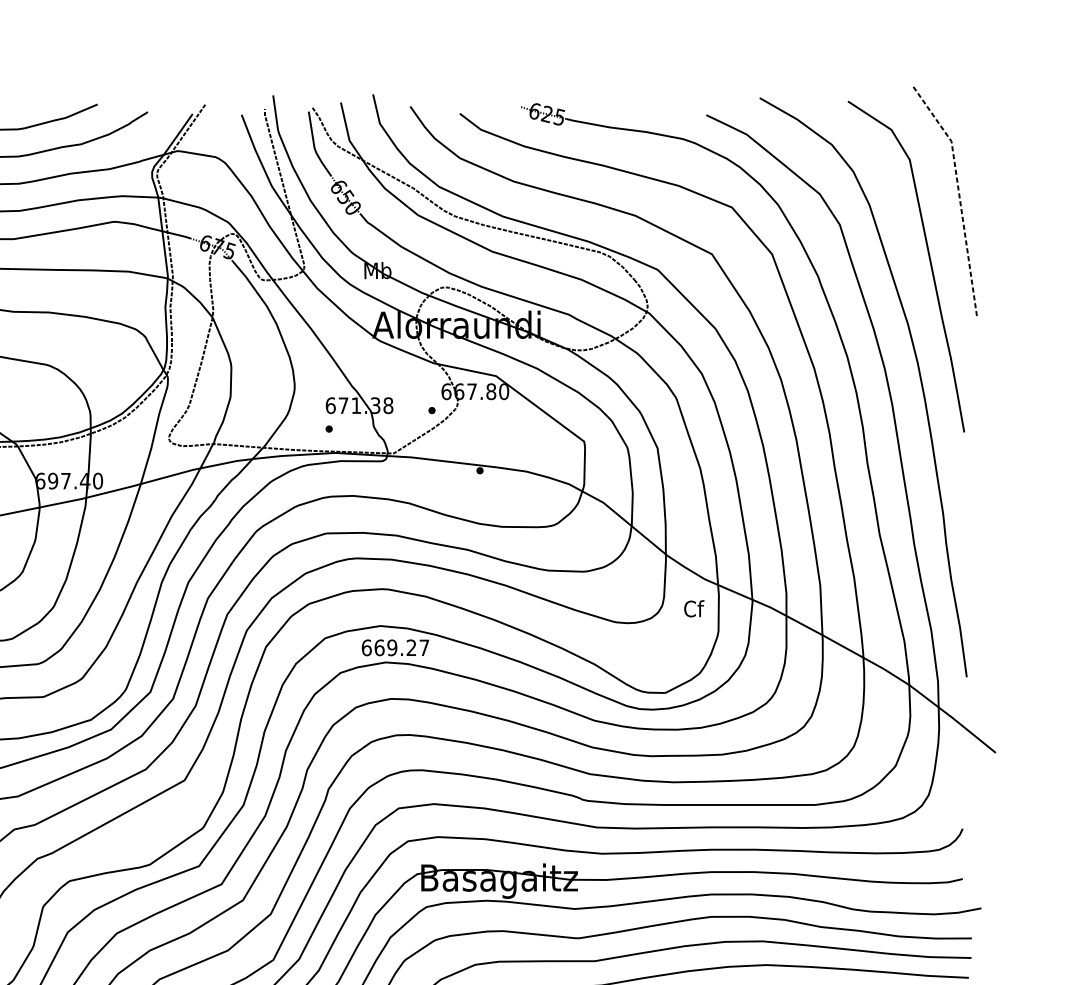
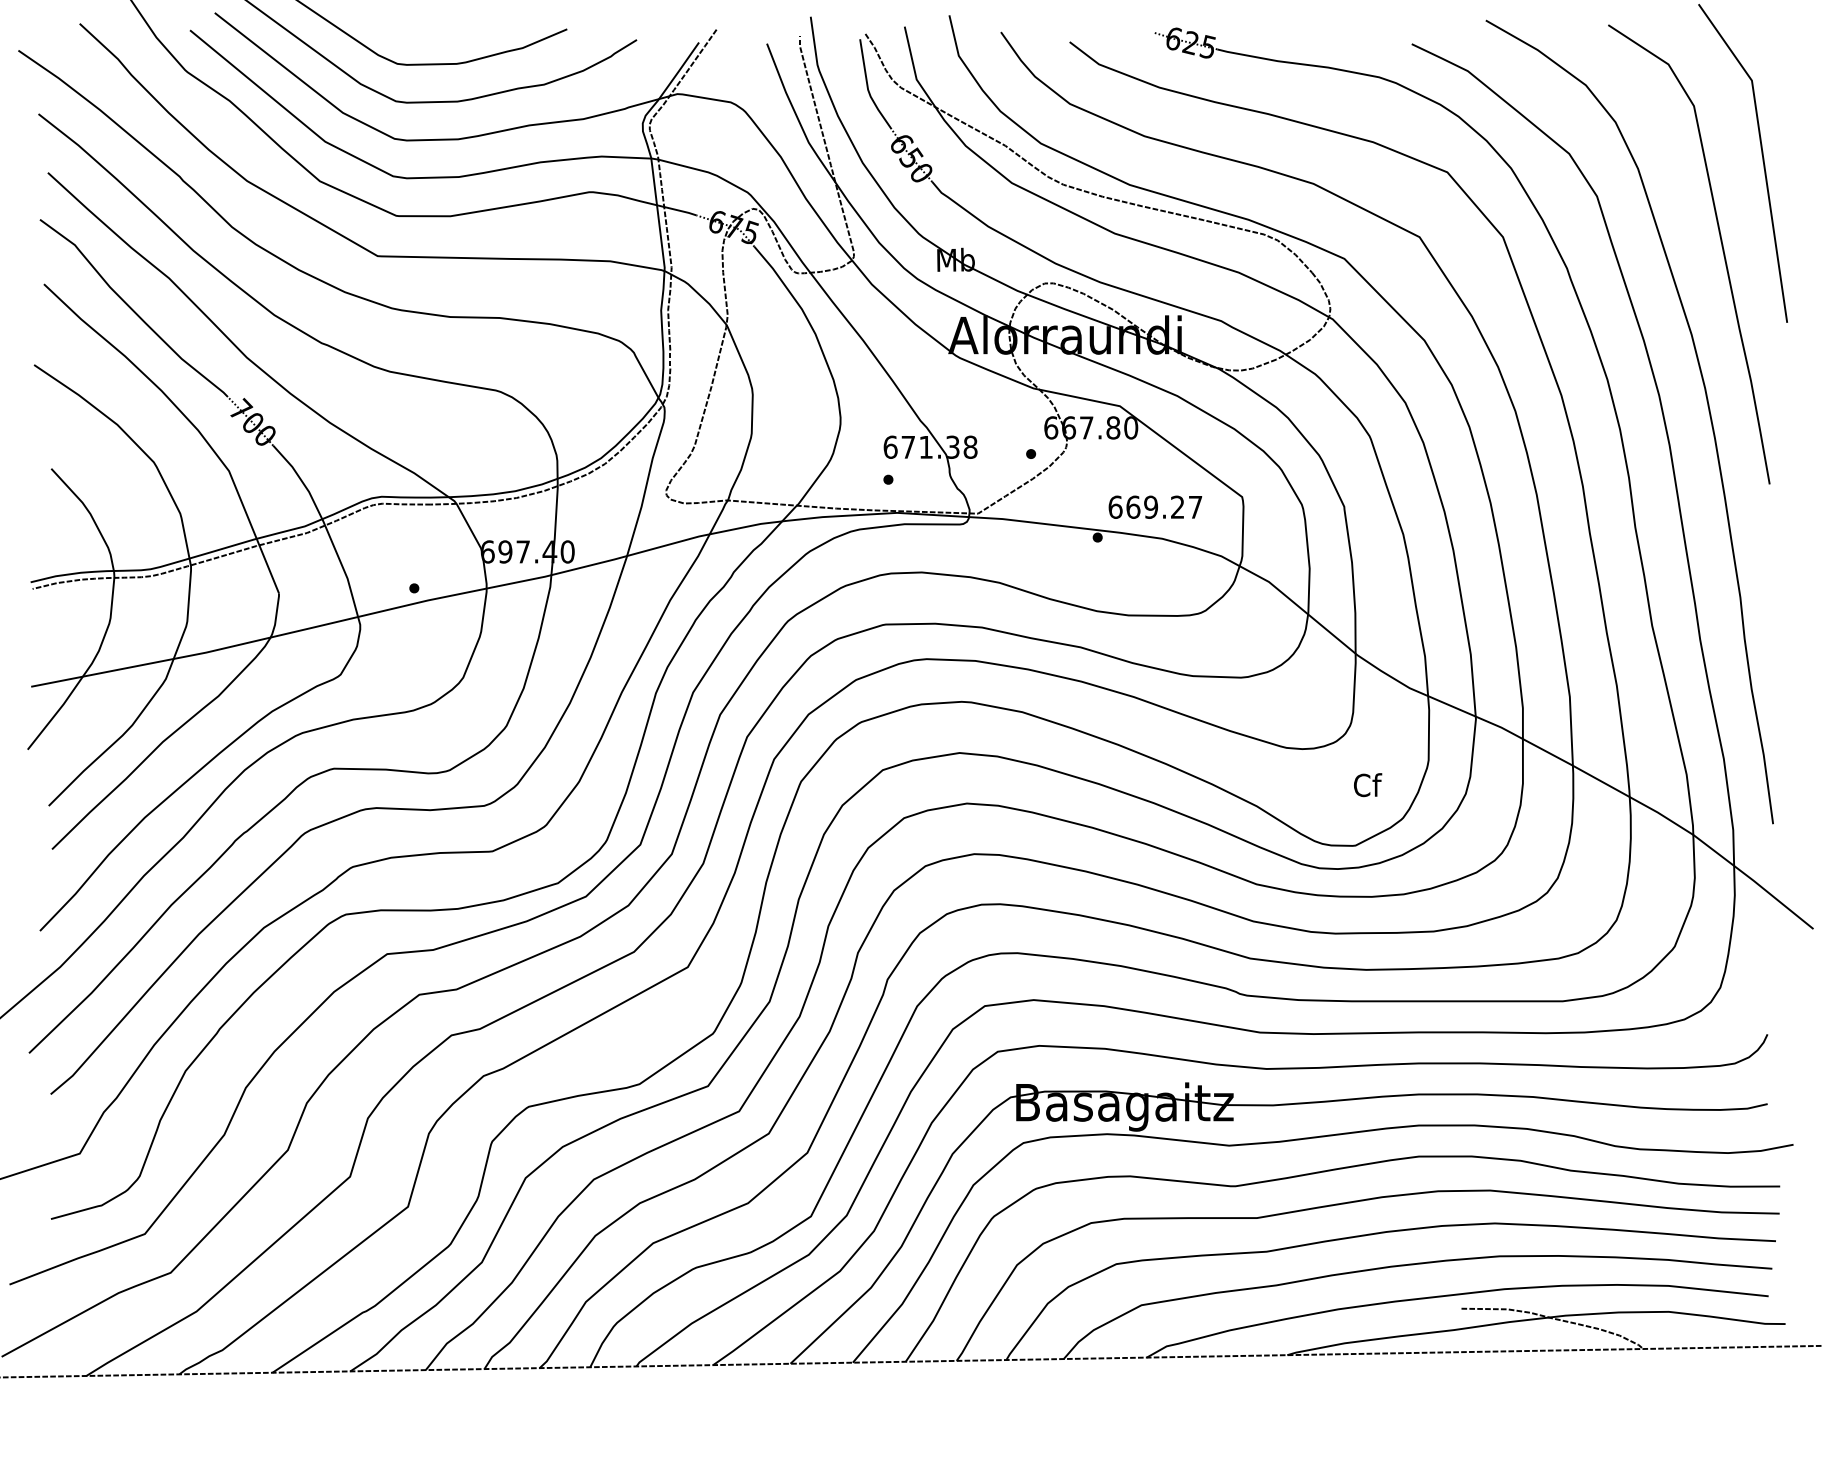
line: (959, 194) -> (1762, 154), dashed -> solid
text: (694, 609) -> (1368, 785), moved
text: (395, 647) -> (1155, 506), moved

